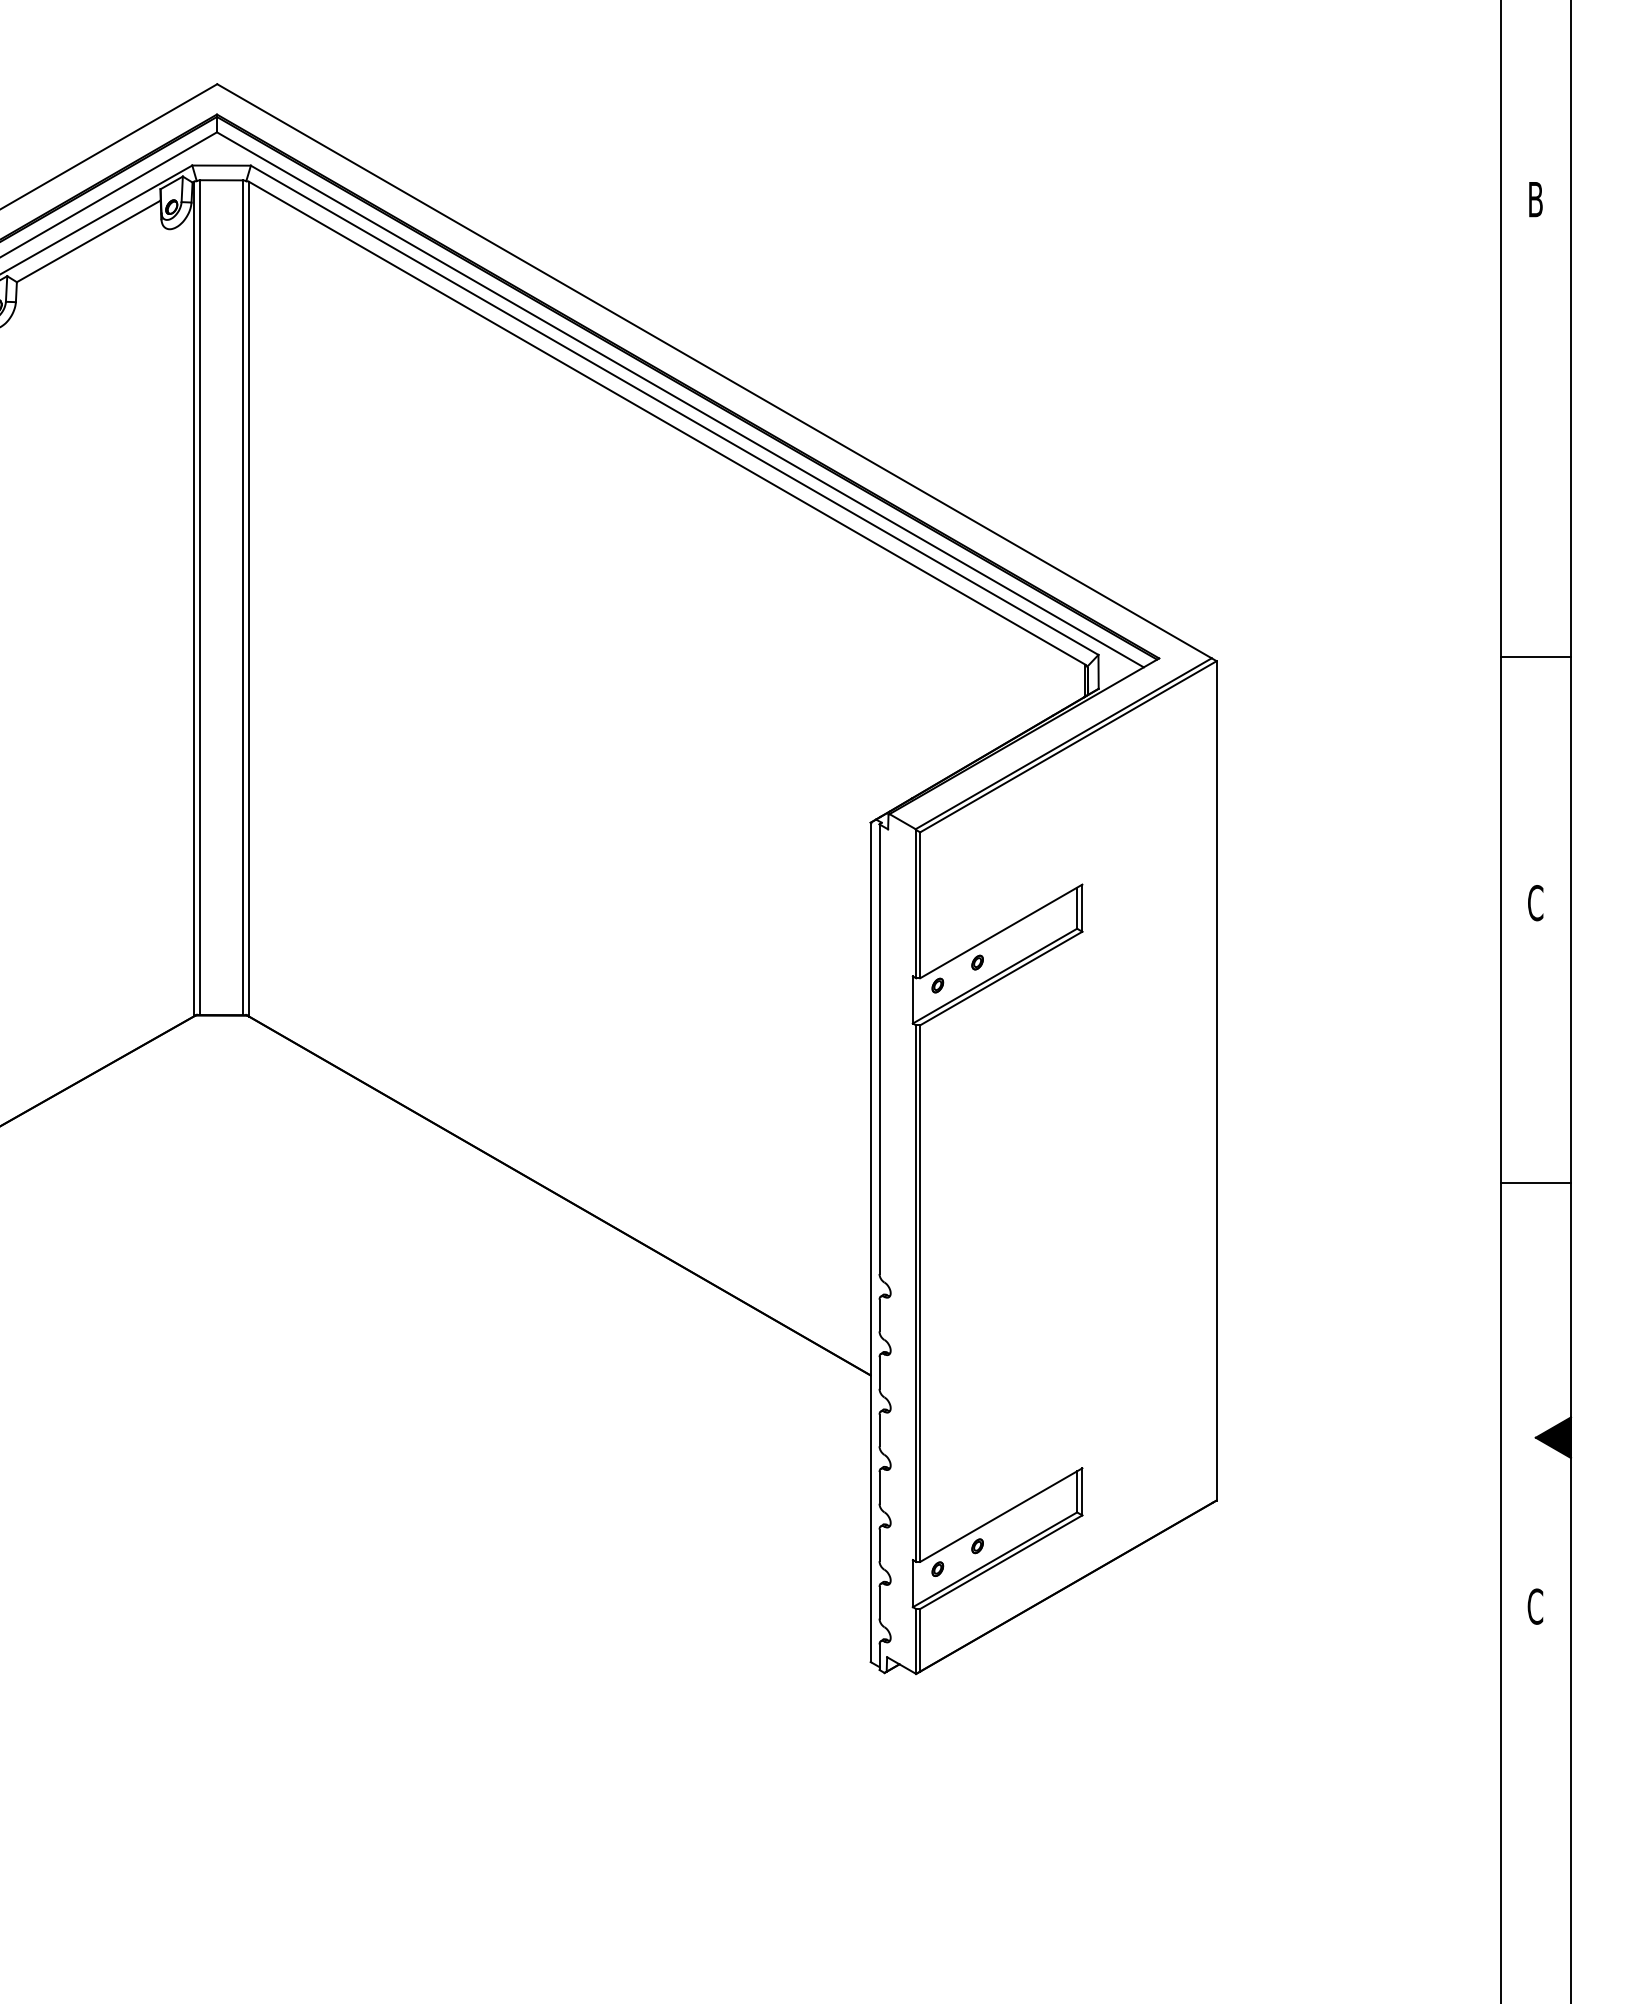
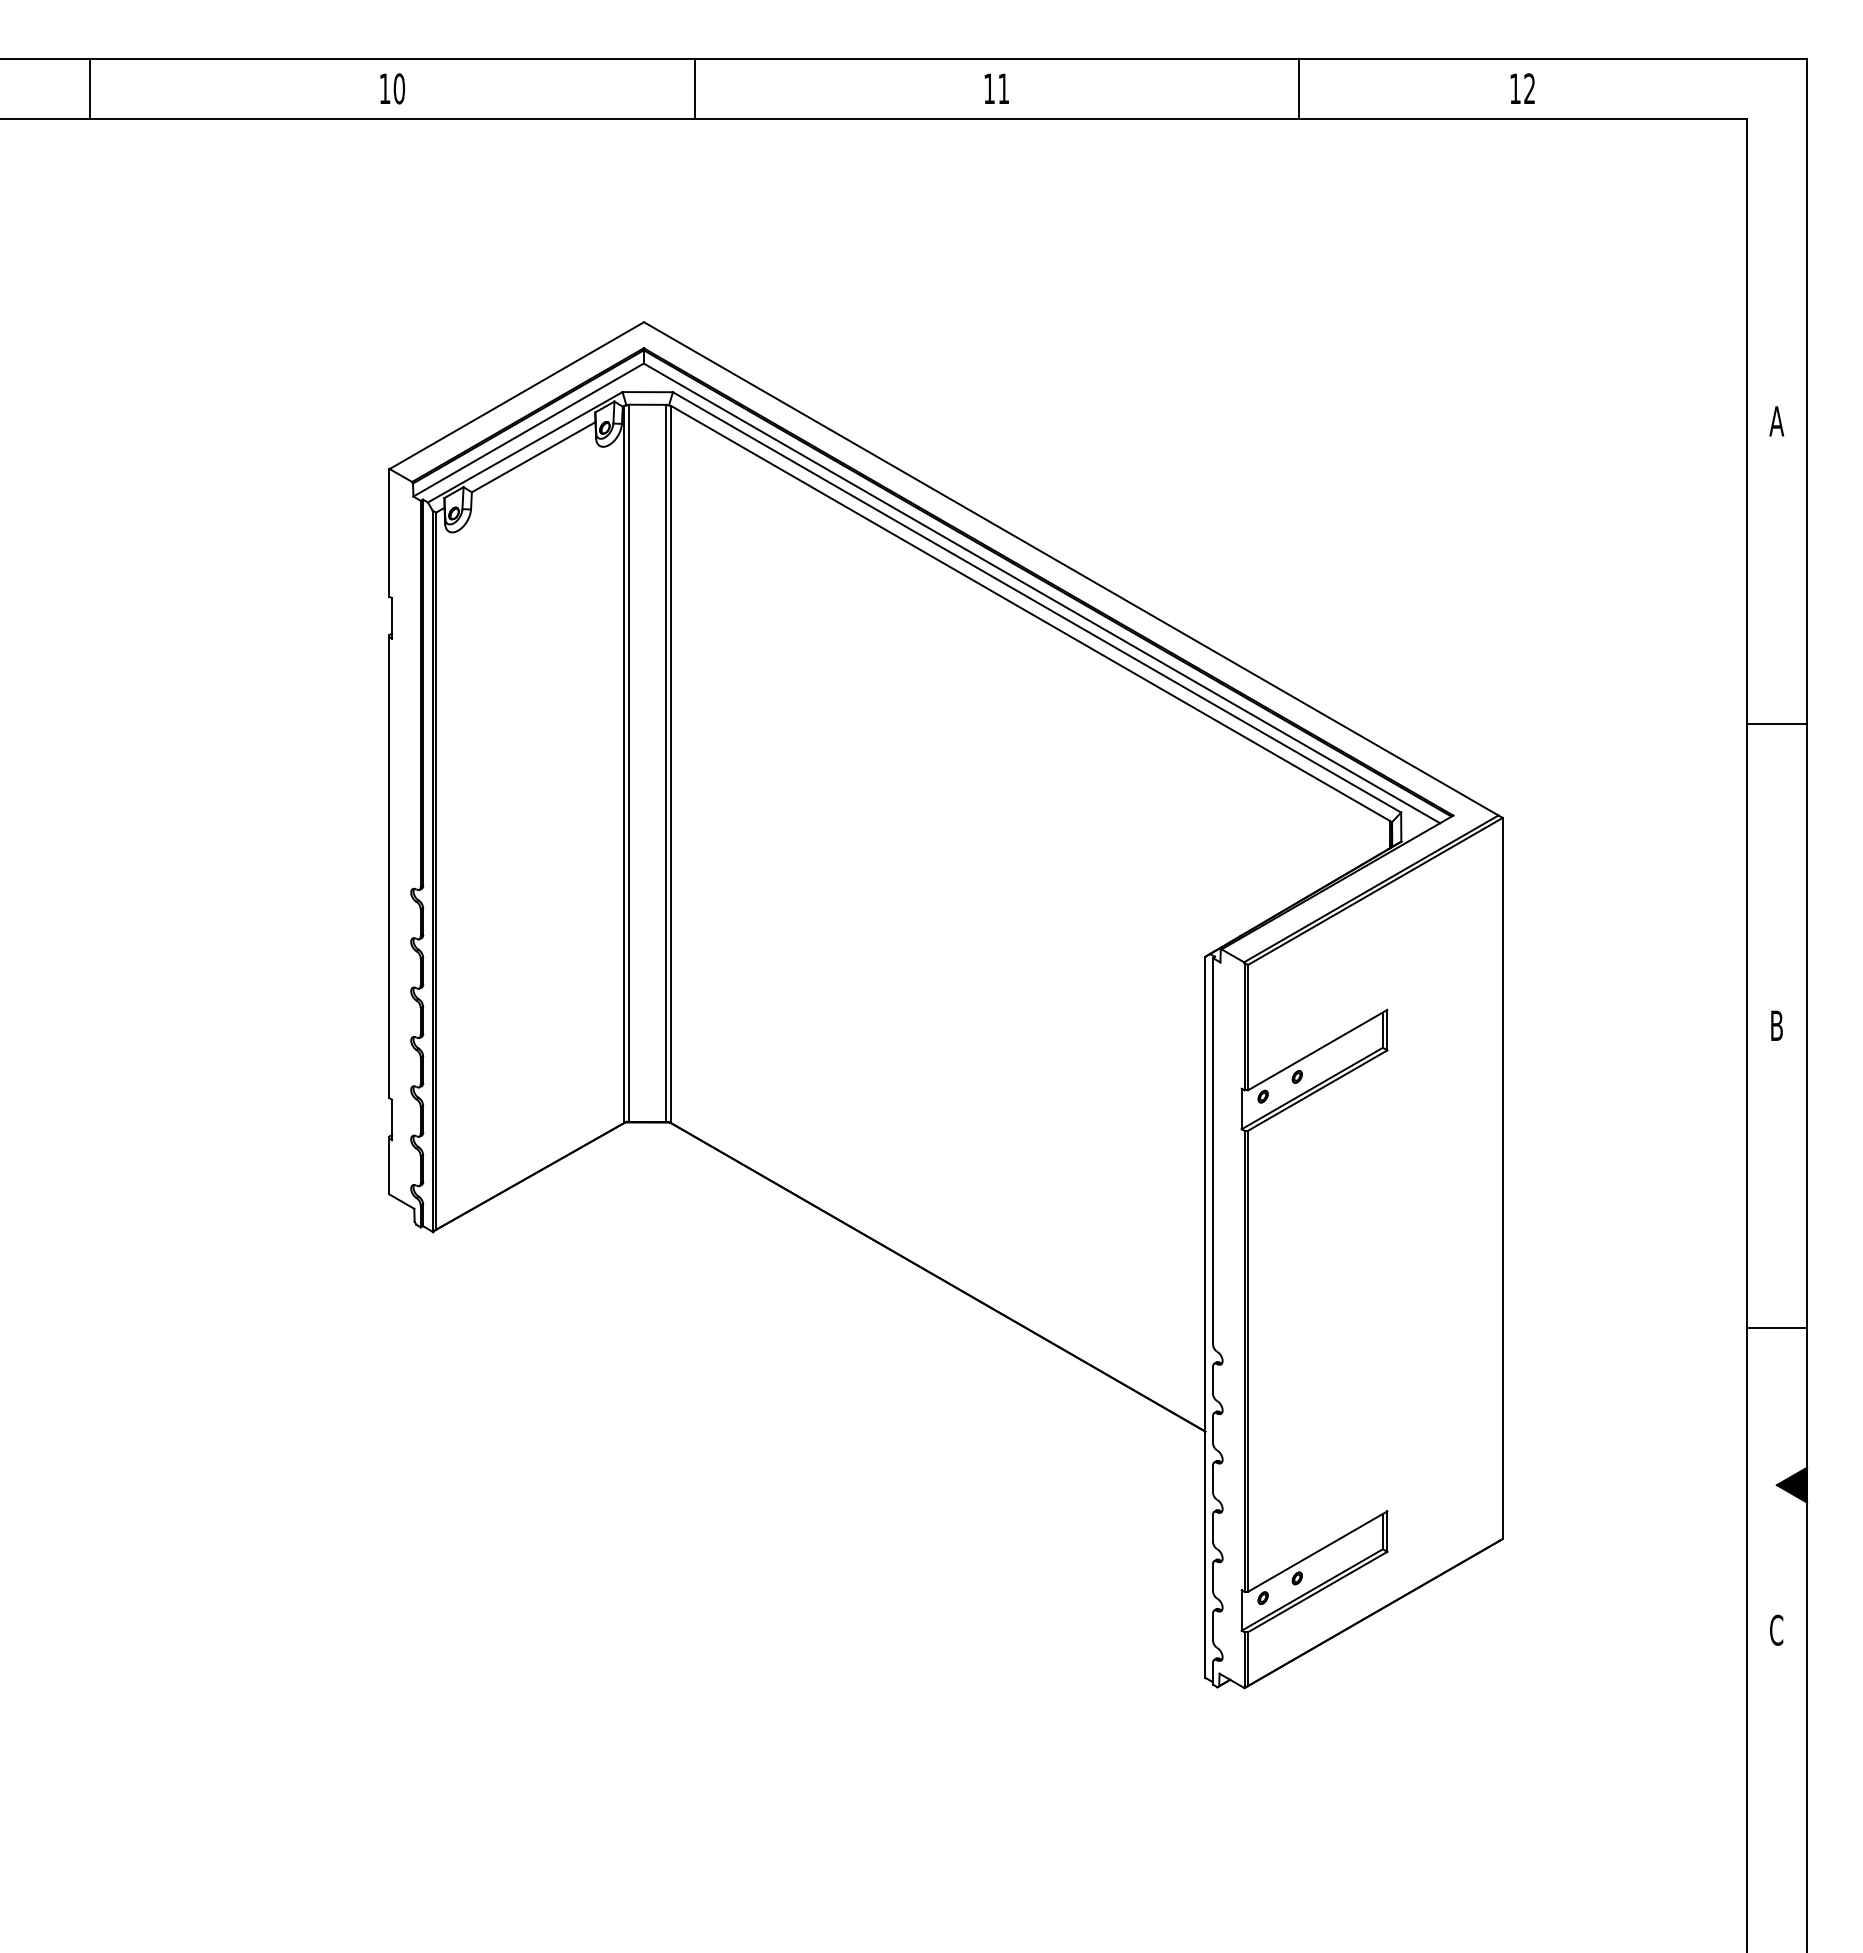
text: (1535, 199) -> (1776, 421), B -> A
line: (1535, 657) -> (1776, 723), moved
text: (1535, 902) -> (1776, 1025), C -> B
line: (1535, 1182) -> (1776, 1327), moved

